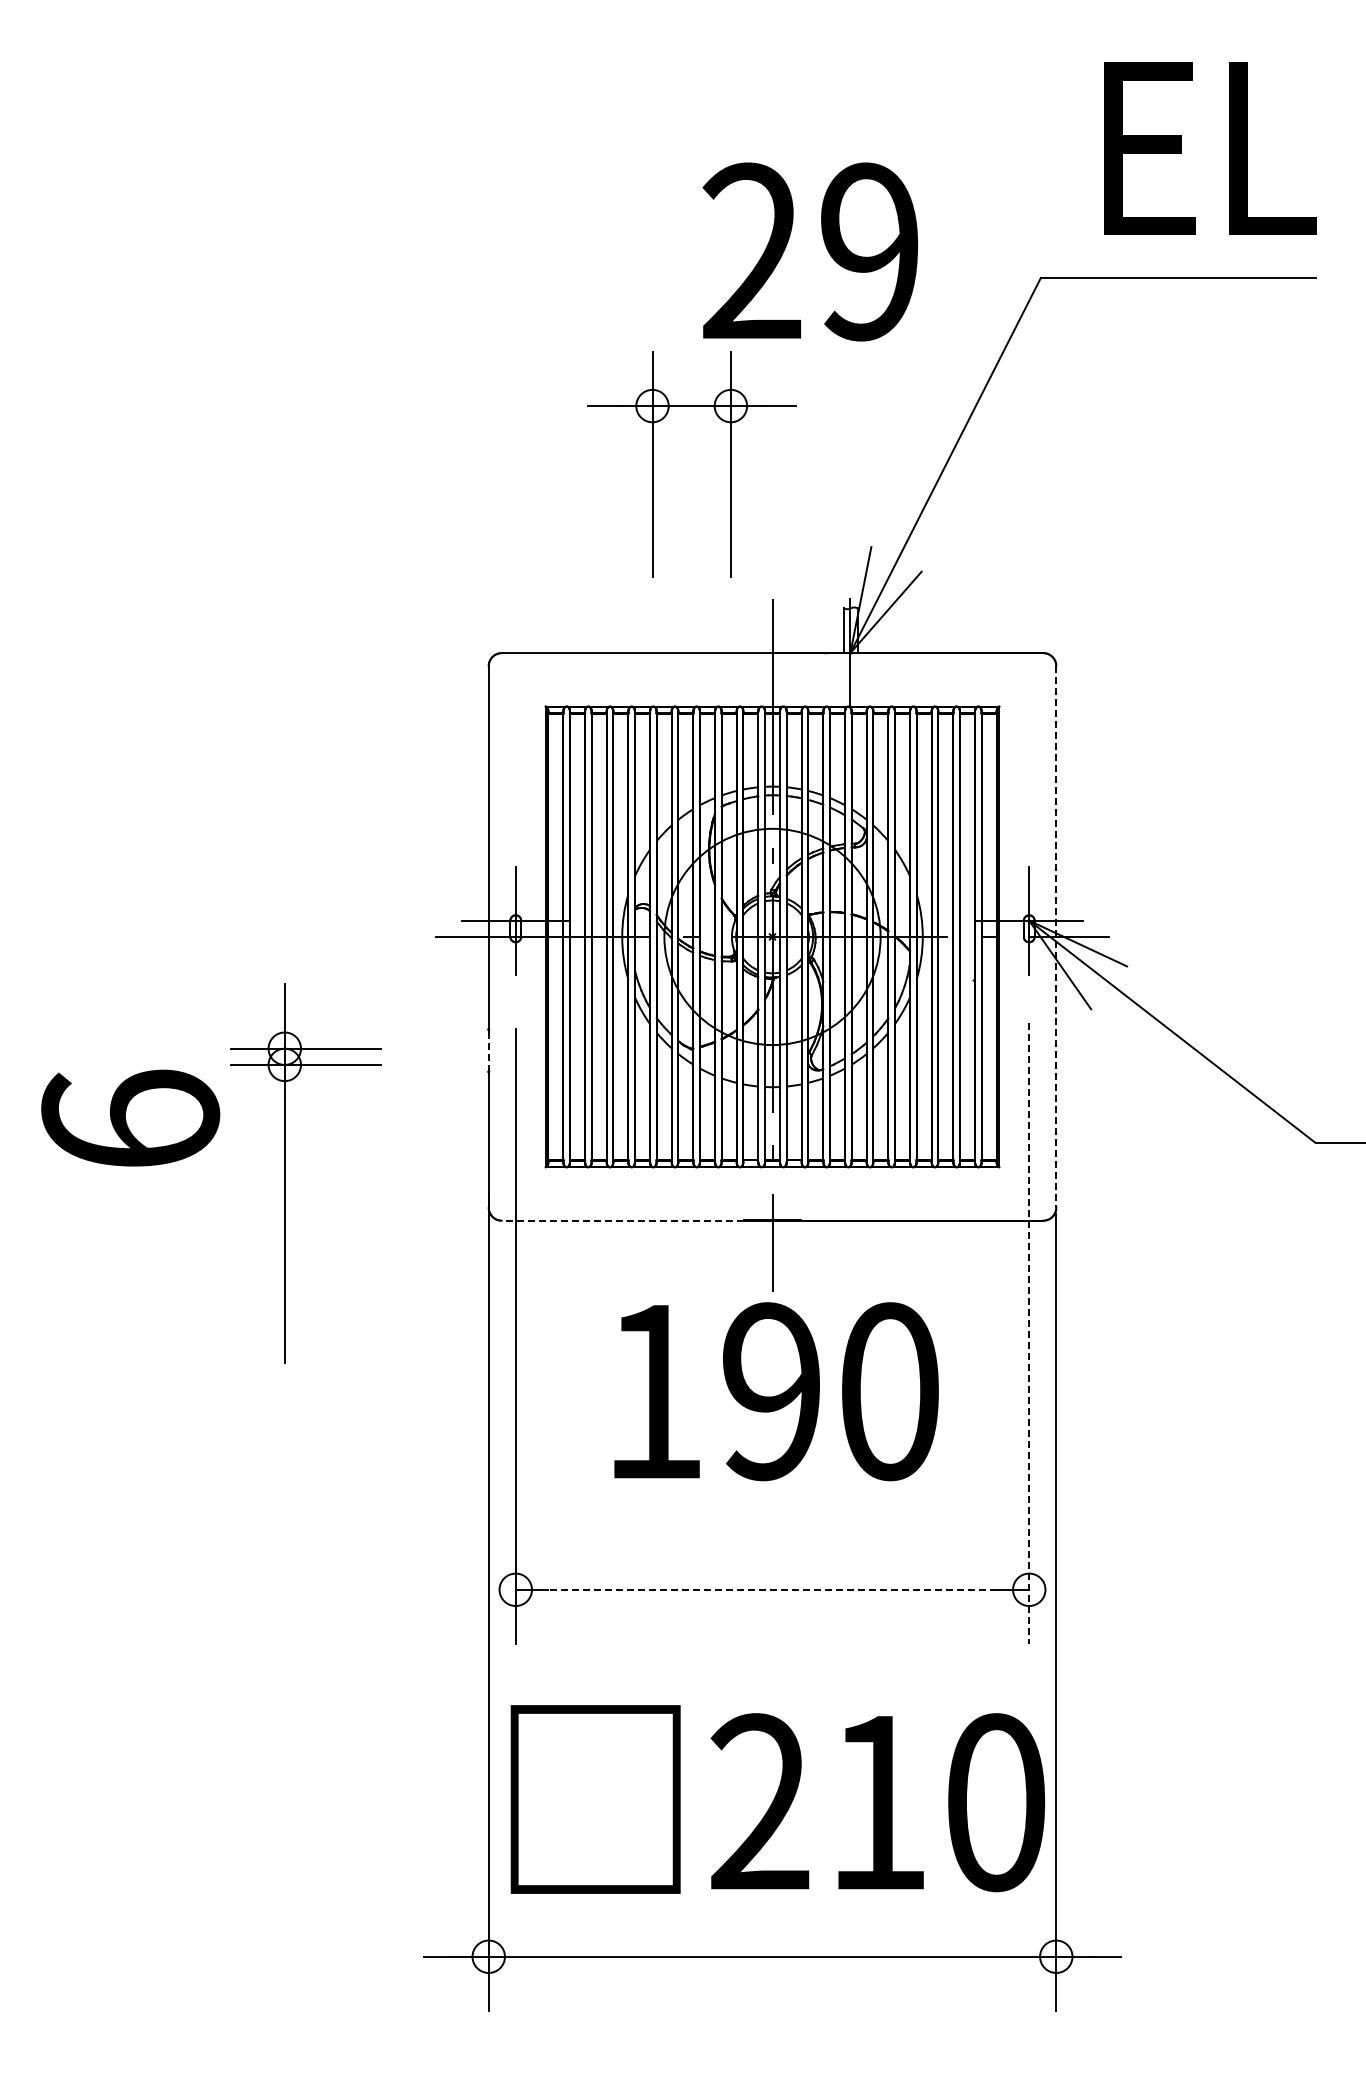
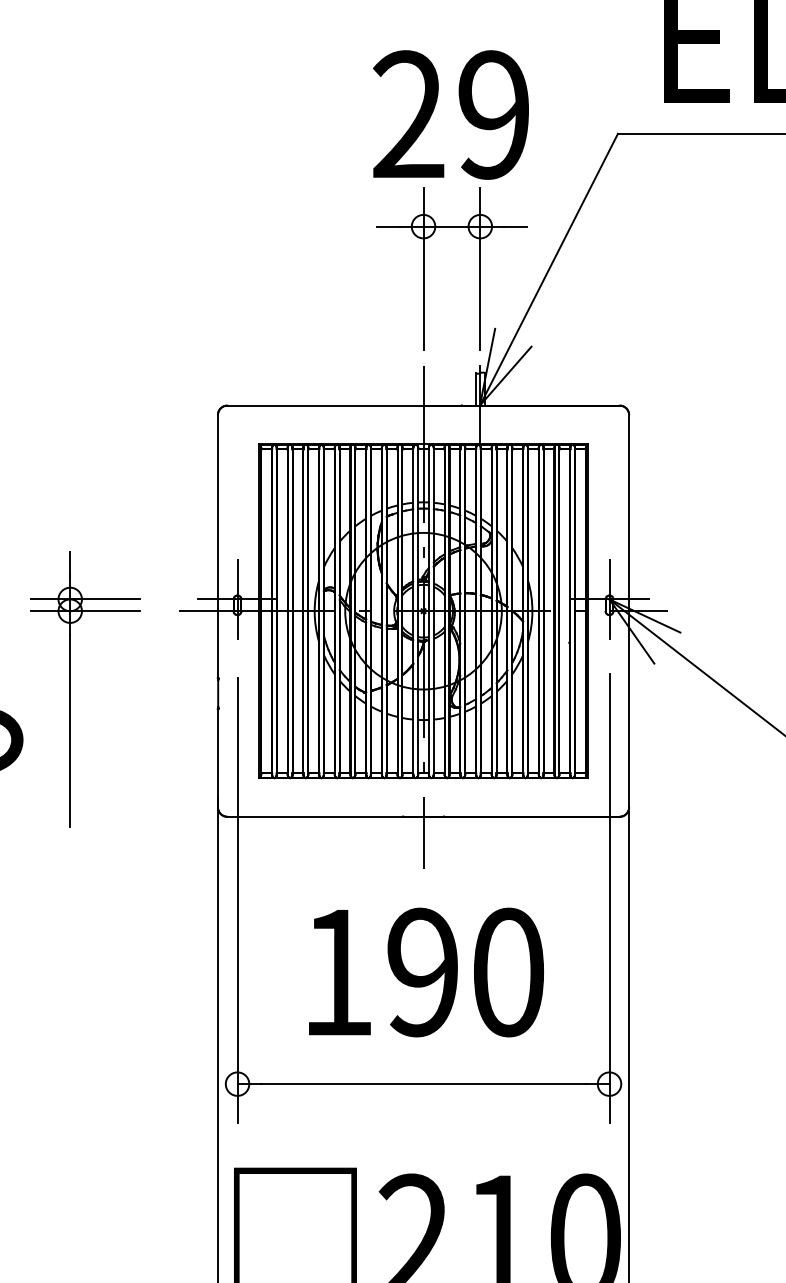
part: (653, 464) -> (424, 268), moved
line: (1056, 936) -> (629, 610), dashed -> solid
line: (489, 1050) -> (218, 693), dashed -> solid
part: (285, 1173) -> (70, 689), moved
line: (622, 1220) -> (314, 816), dashed -> solid
line: (1029, 1333) -> (609, 898), dashed -> solid
text: (776, 1391) -> (426, 972), moved
line: (772, 1589) -> (423, 1083), dashed -> solid

